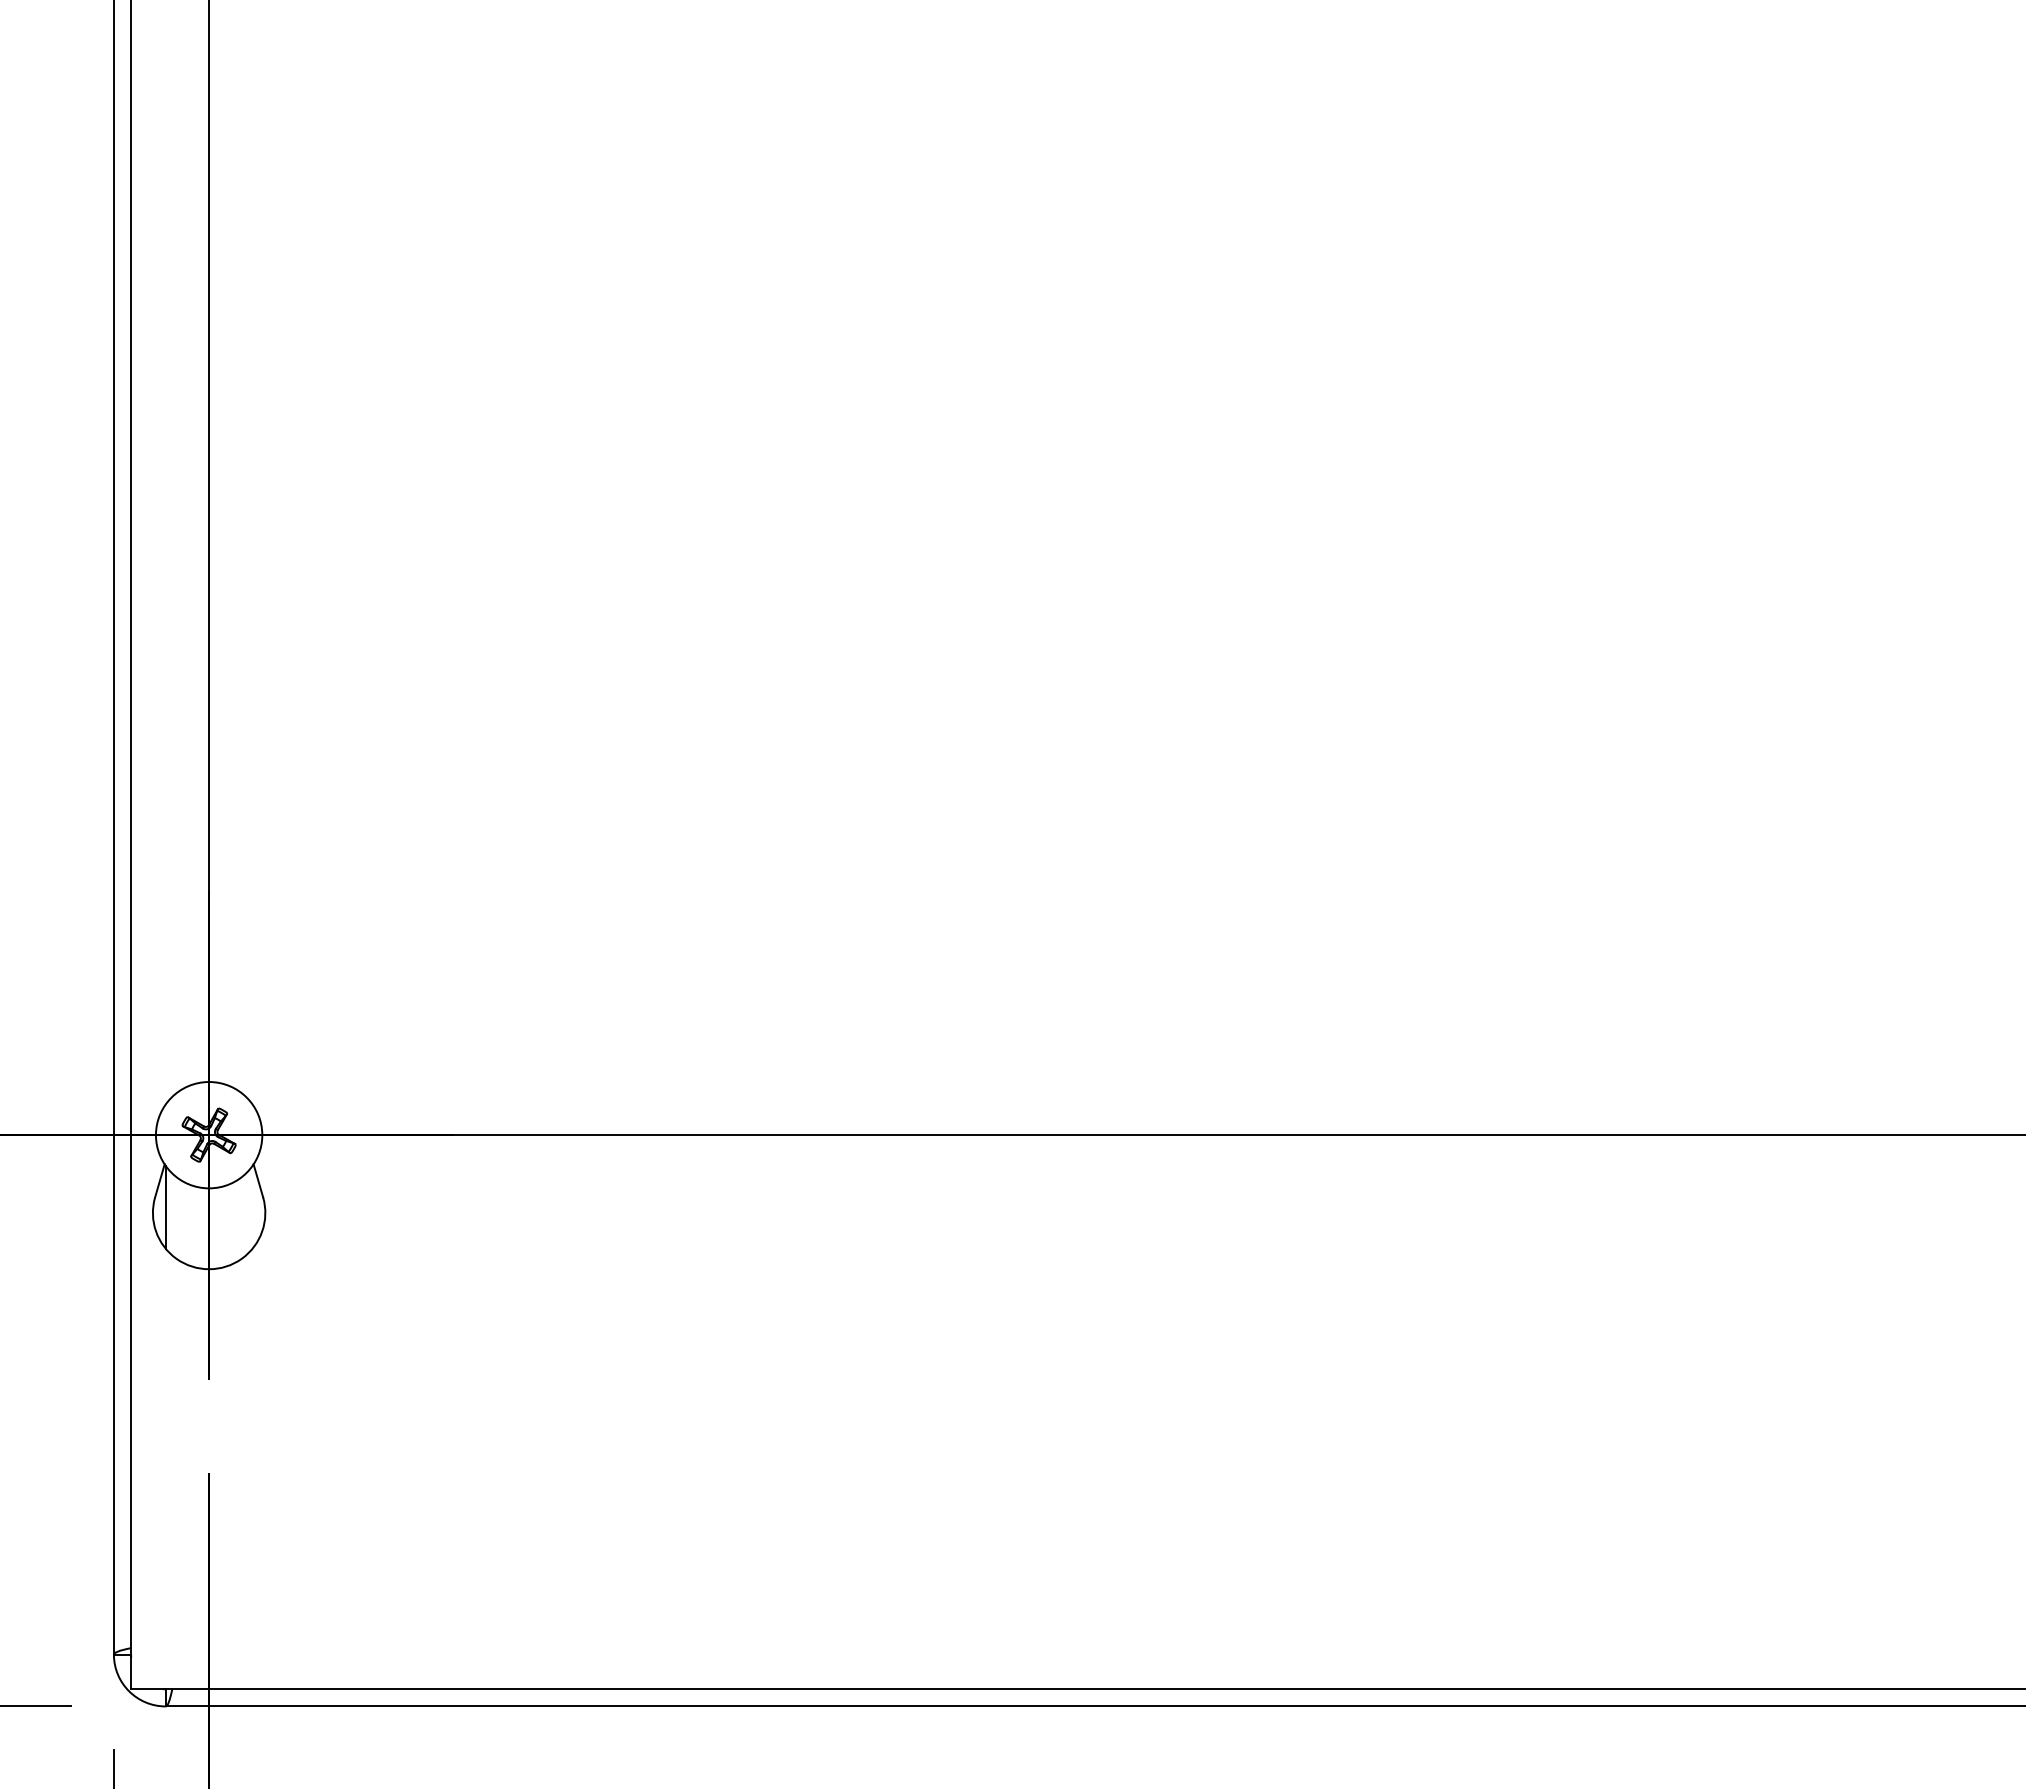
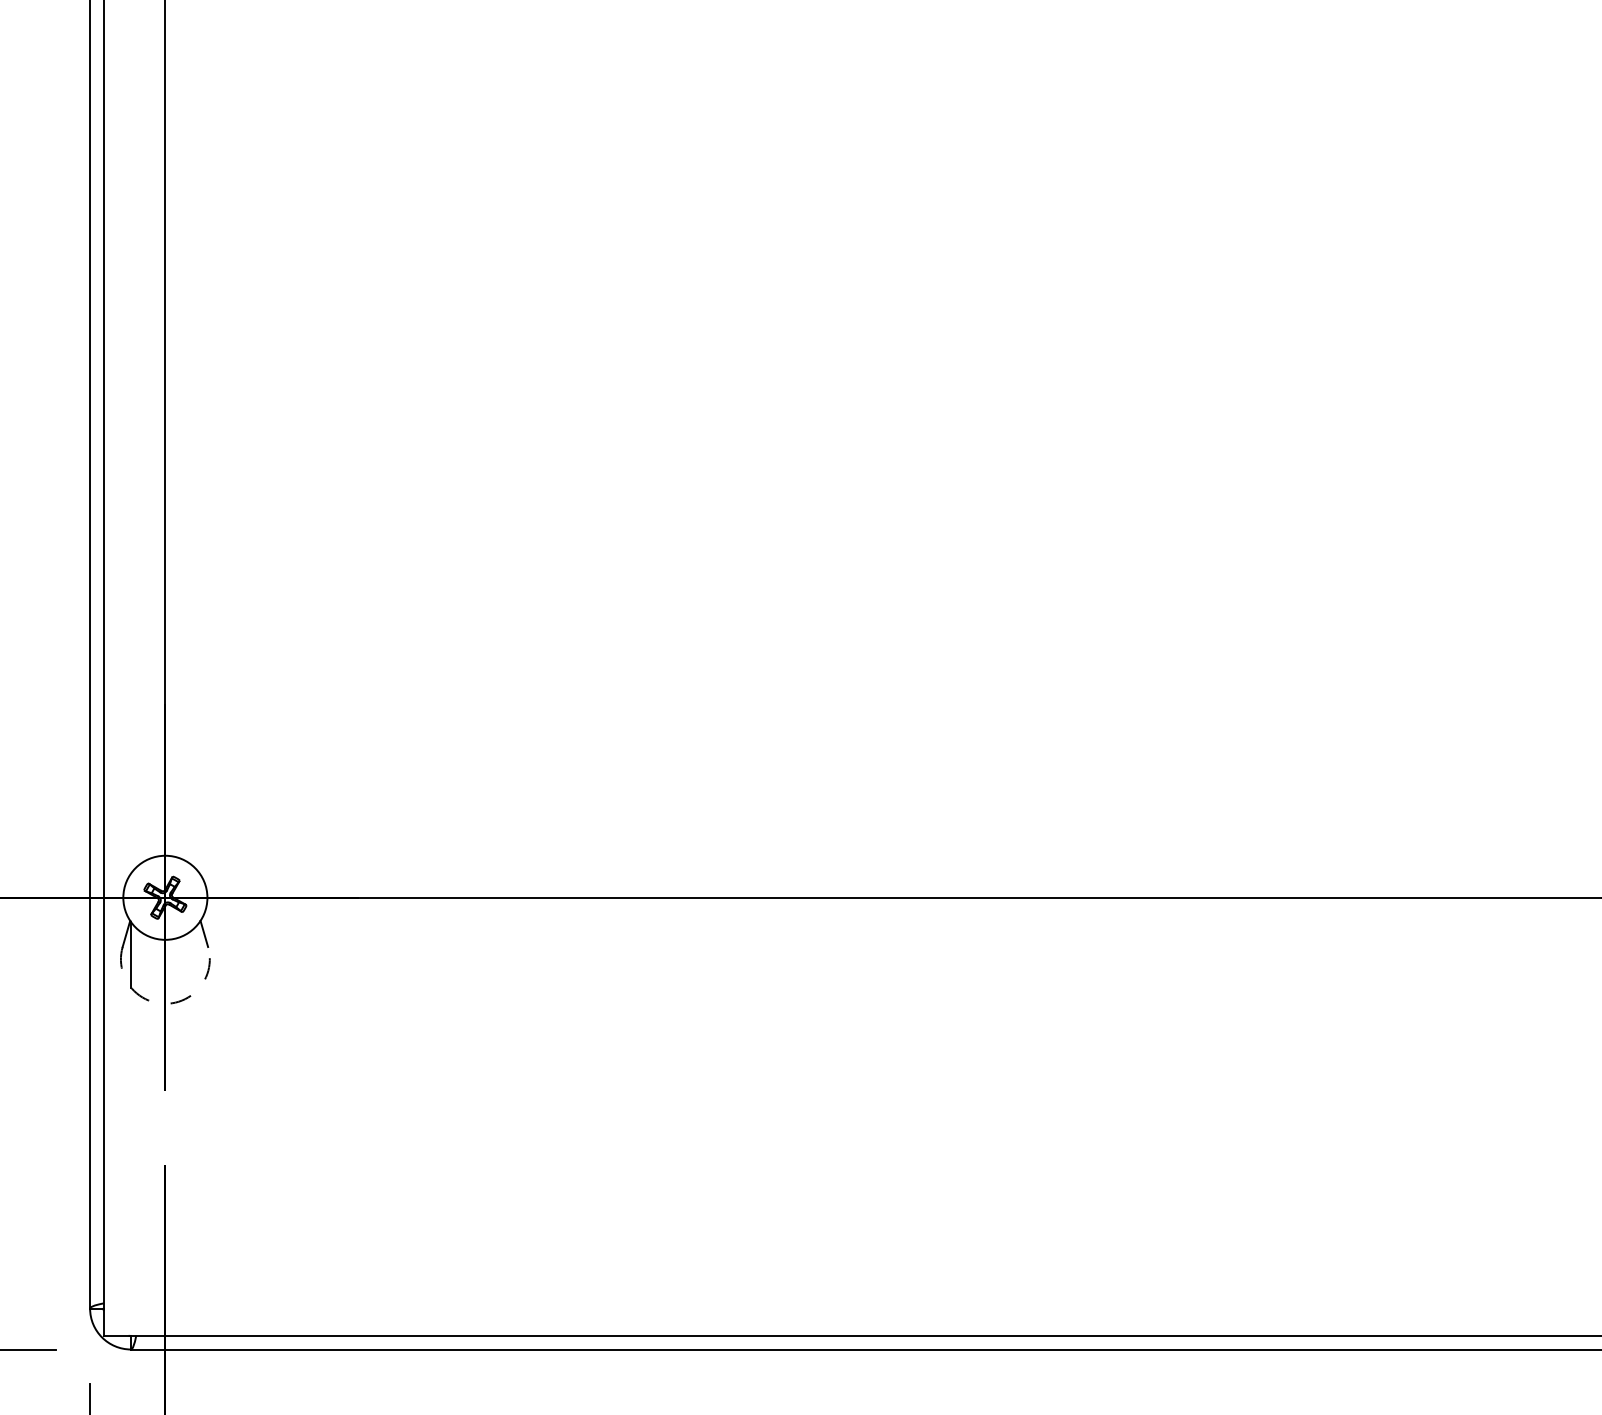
arc: (209, 1269) -> (165, 1004), solid -> dashed

